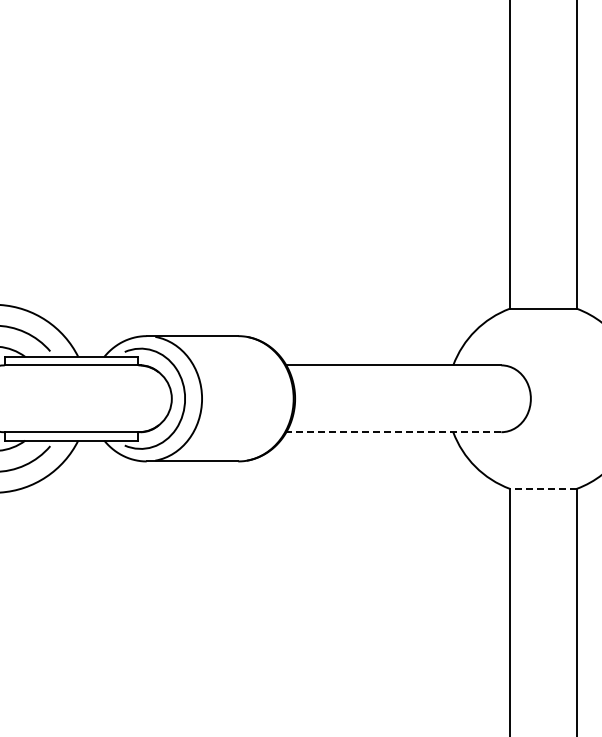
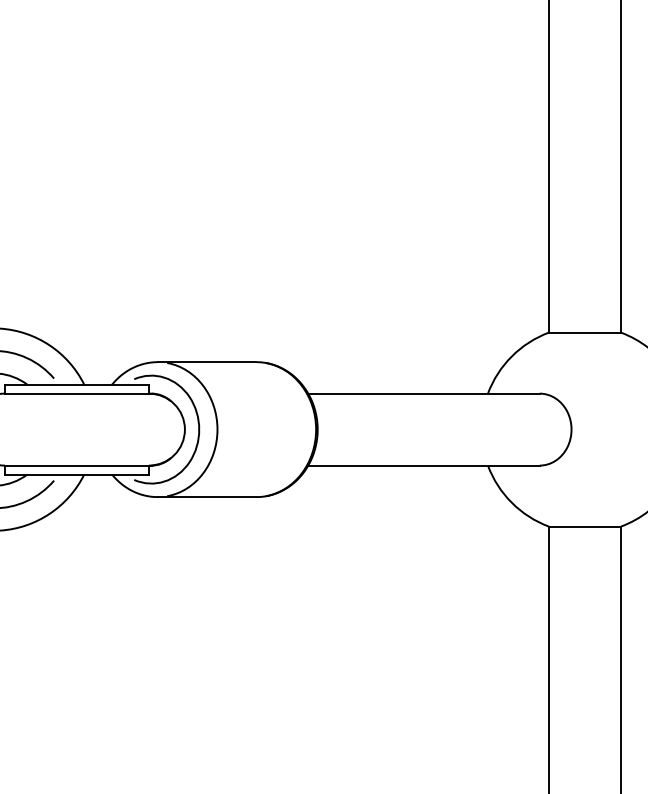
line: (393, 432) -> (423, 465), dashed -> solid
line: (542, 488) -> (584, 526), dashed -> solid

